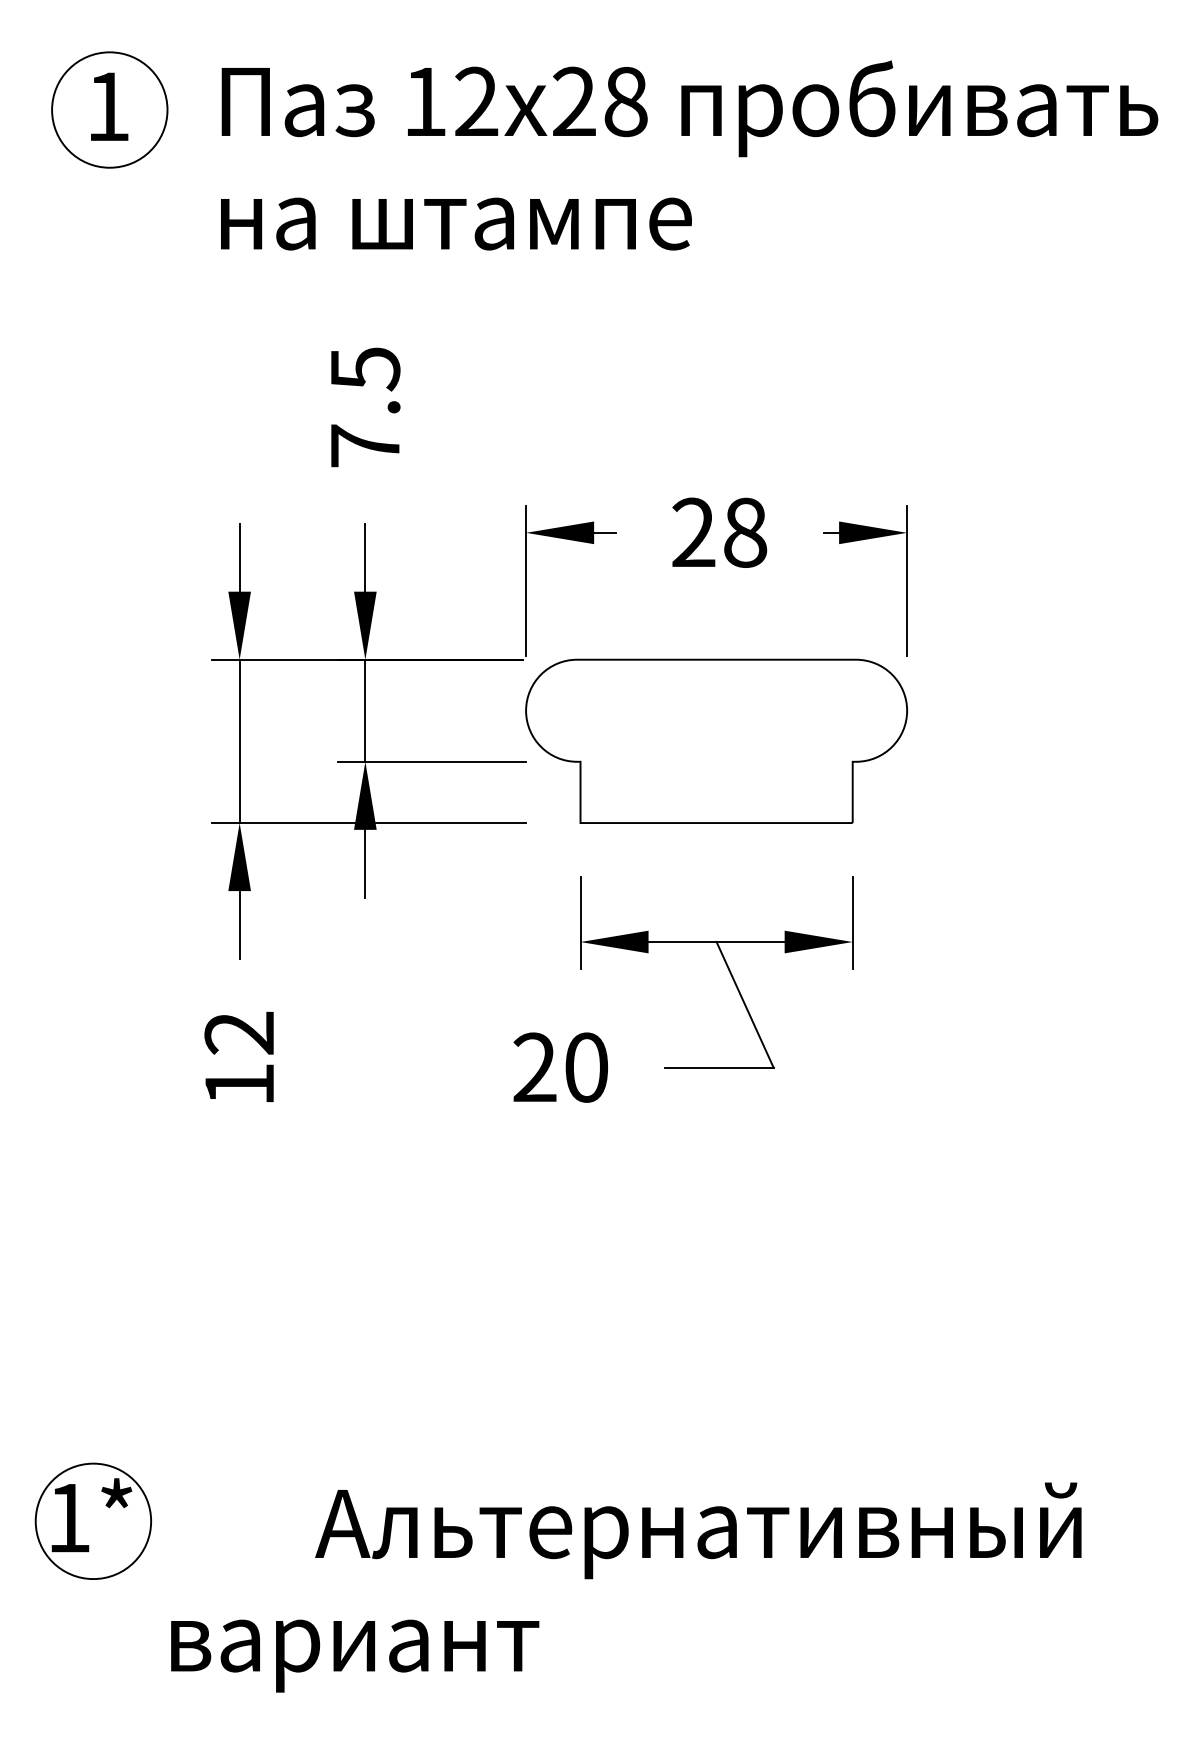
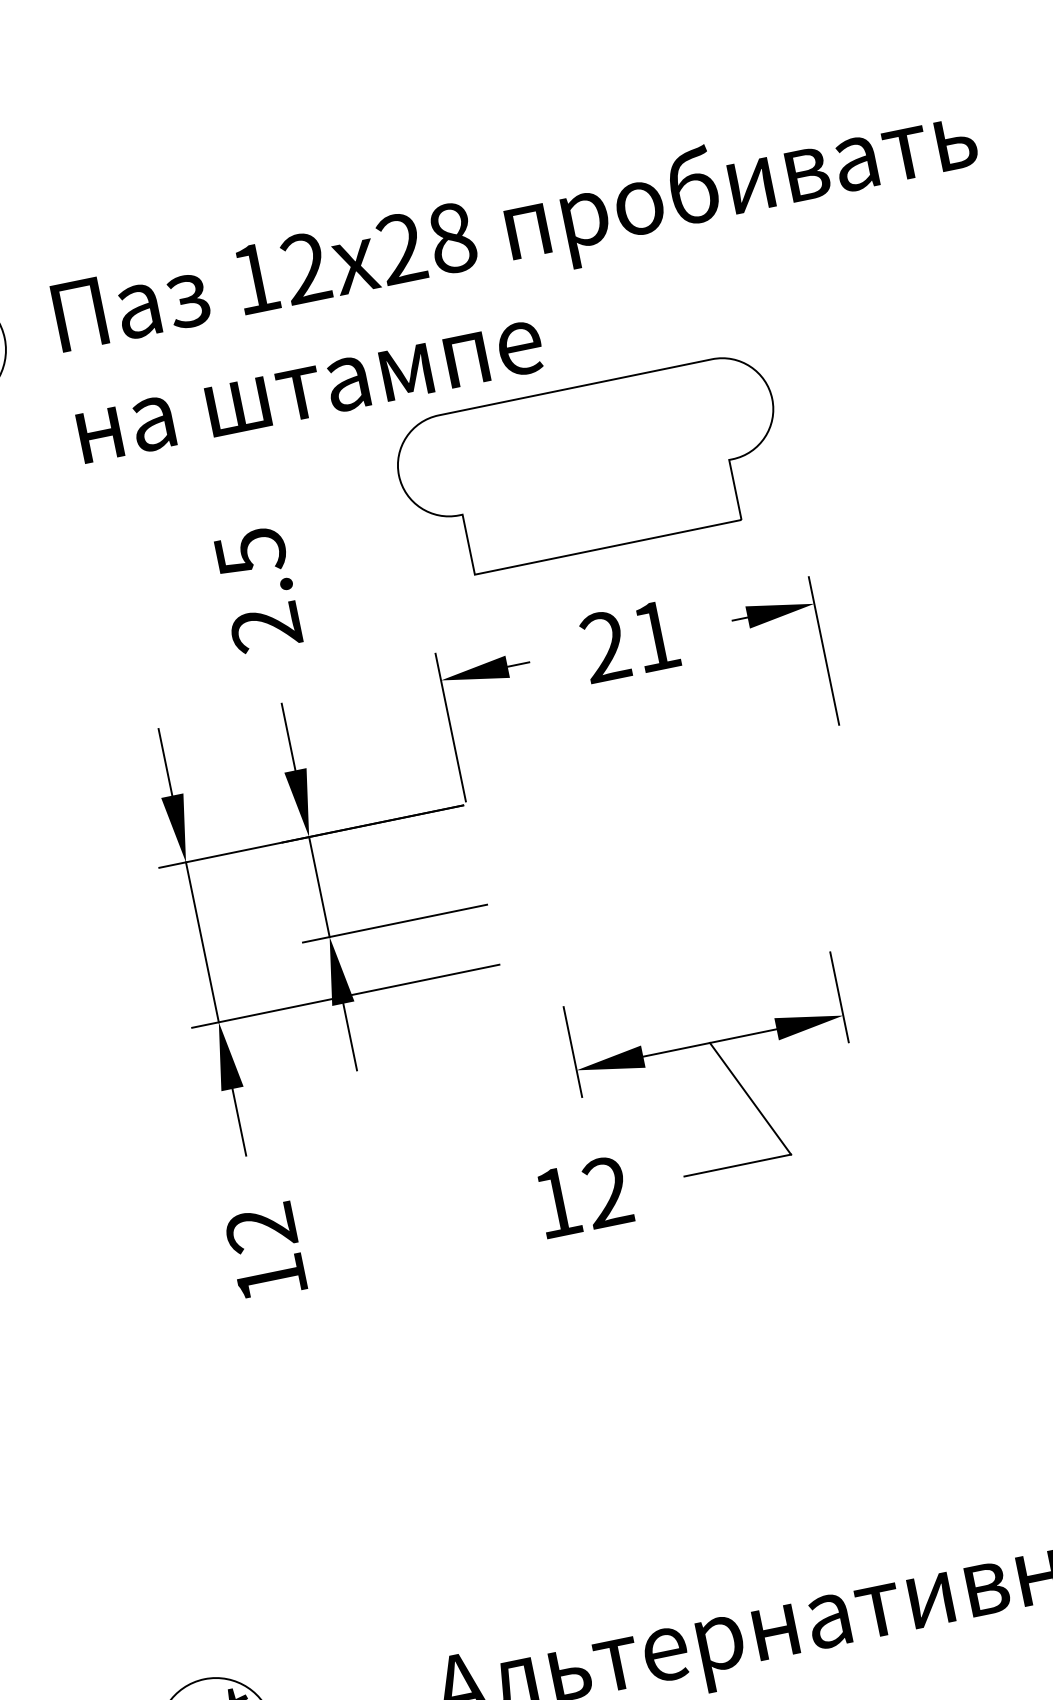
text: (364, 445) -> (265, 627), 7.5 -> 2.5
text: (745, 532) -> (655, 635), 28 -> 21
part: (716, 740) -> (591, 466), moved
text: (560, 1067) -> (582, 1197), 20 -> 12

